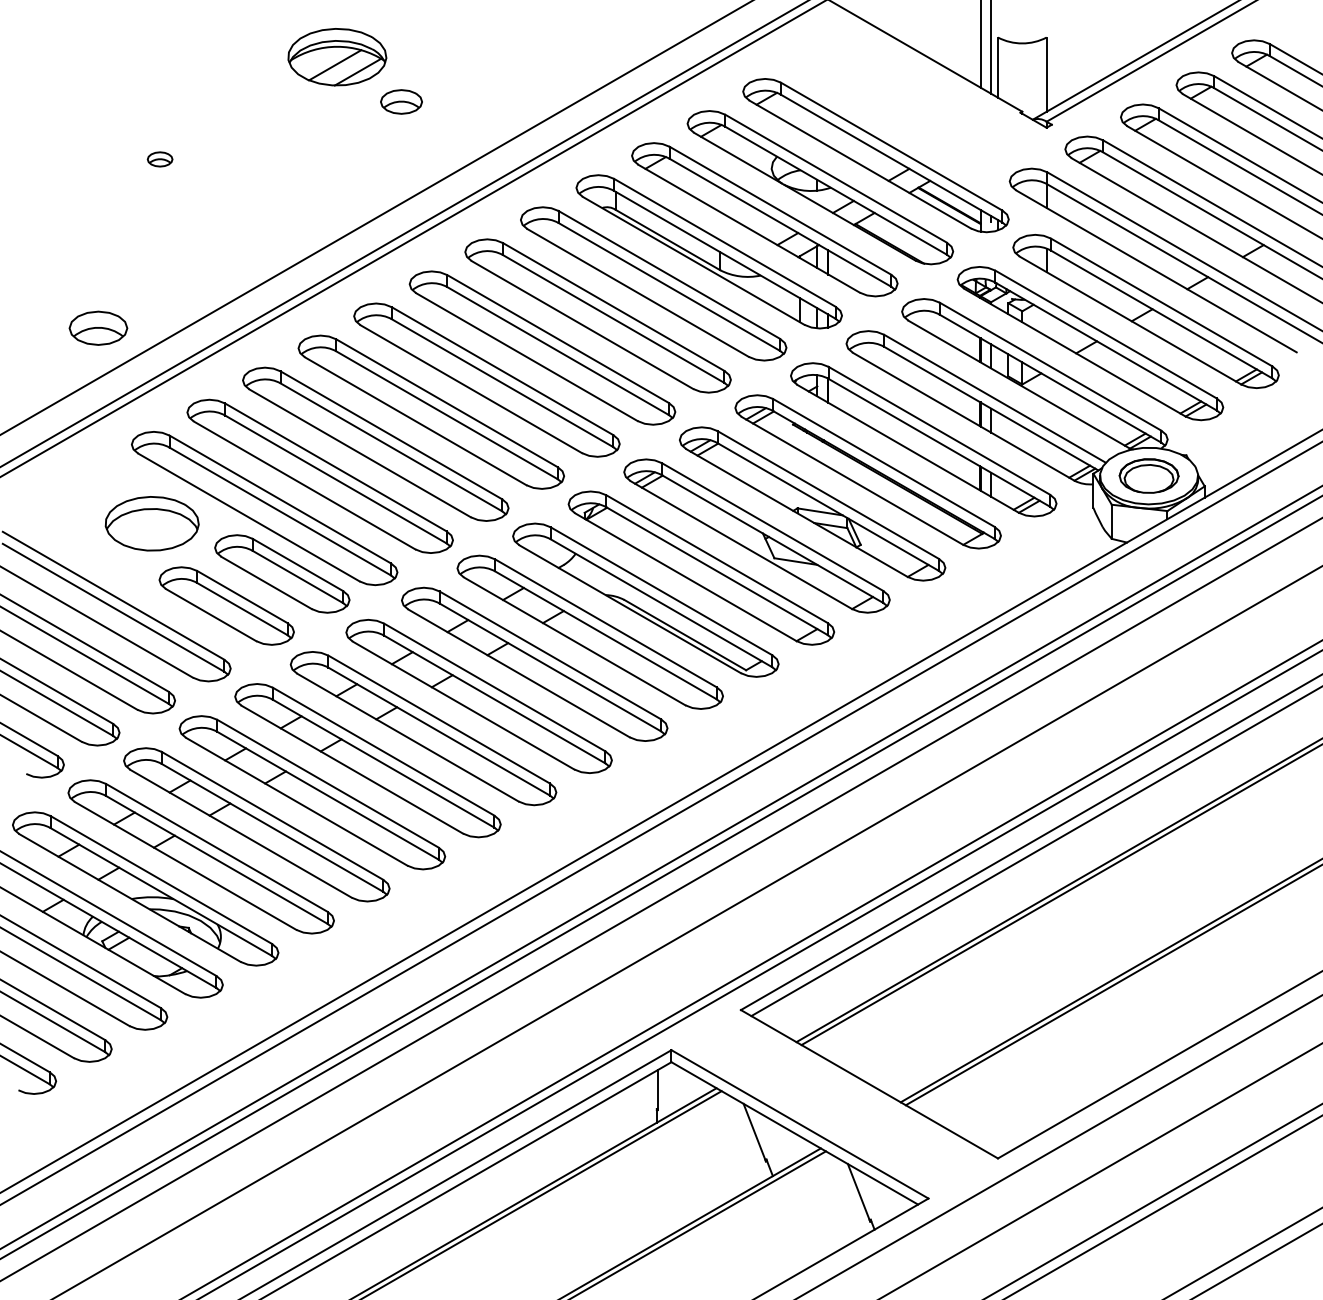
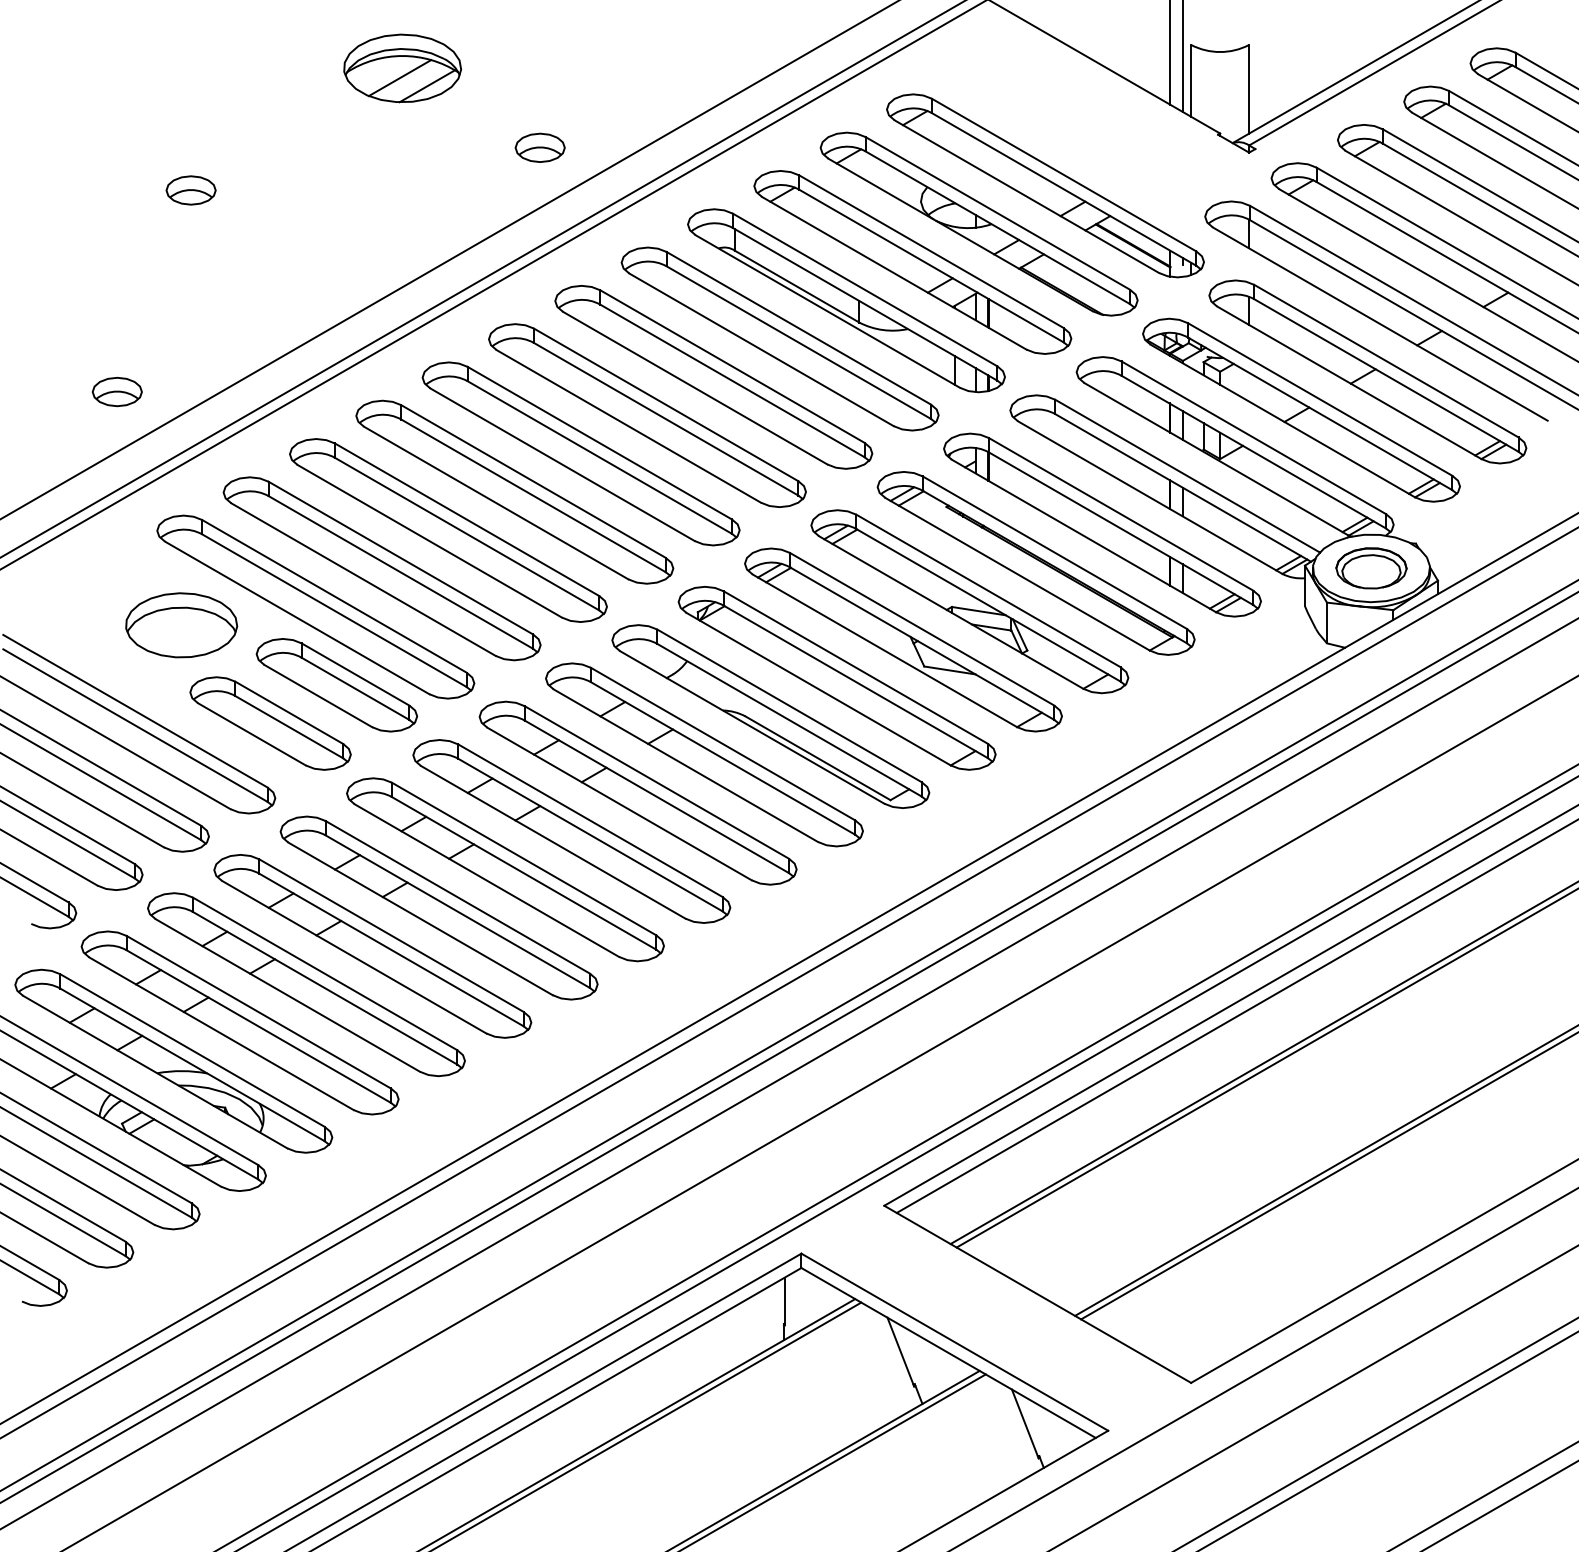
part: (400, 101) -> (539, 147), moved
part: (159, 159) -> (190, 190), size x1.67
part: (97, 327) -> (116, 391), size x0.71

